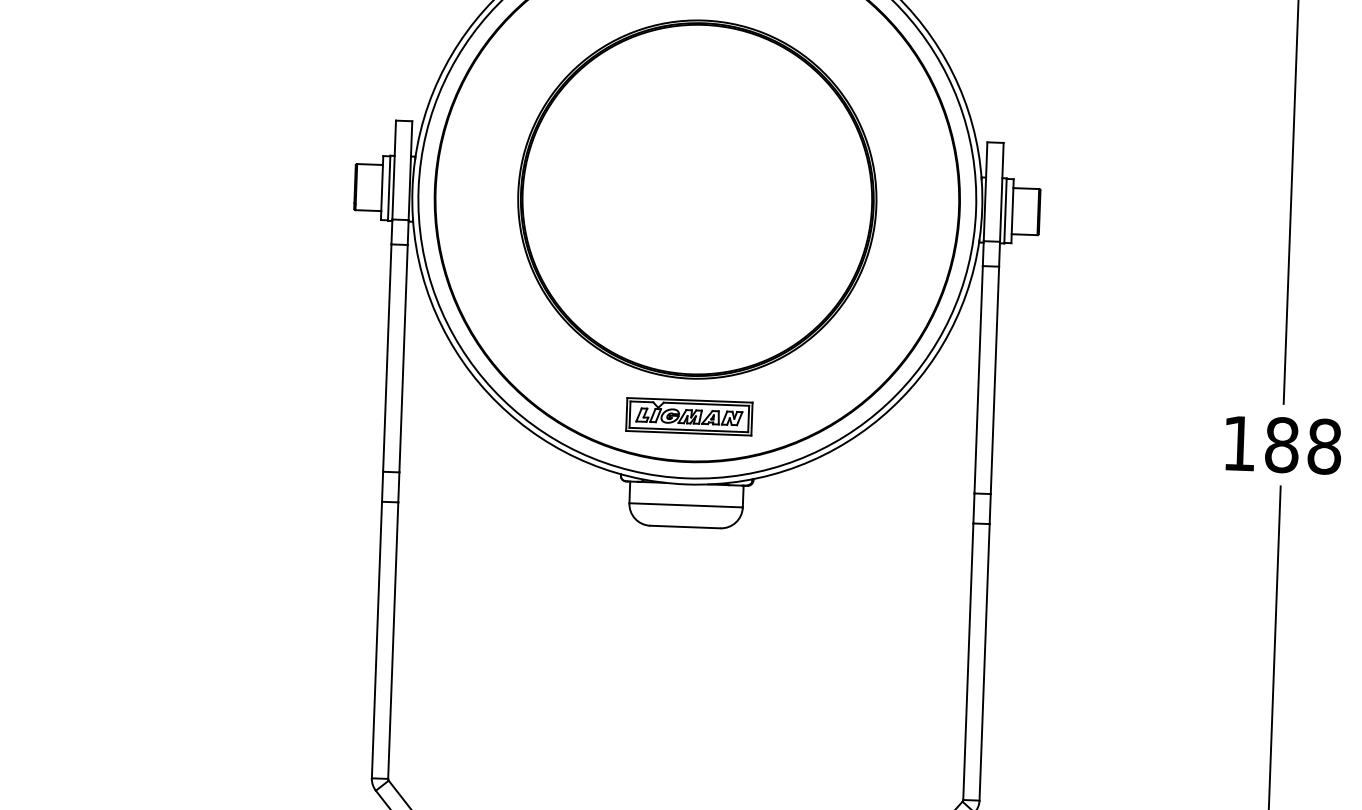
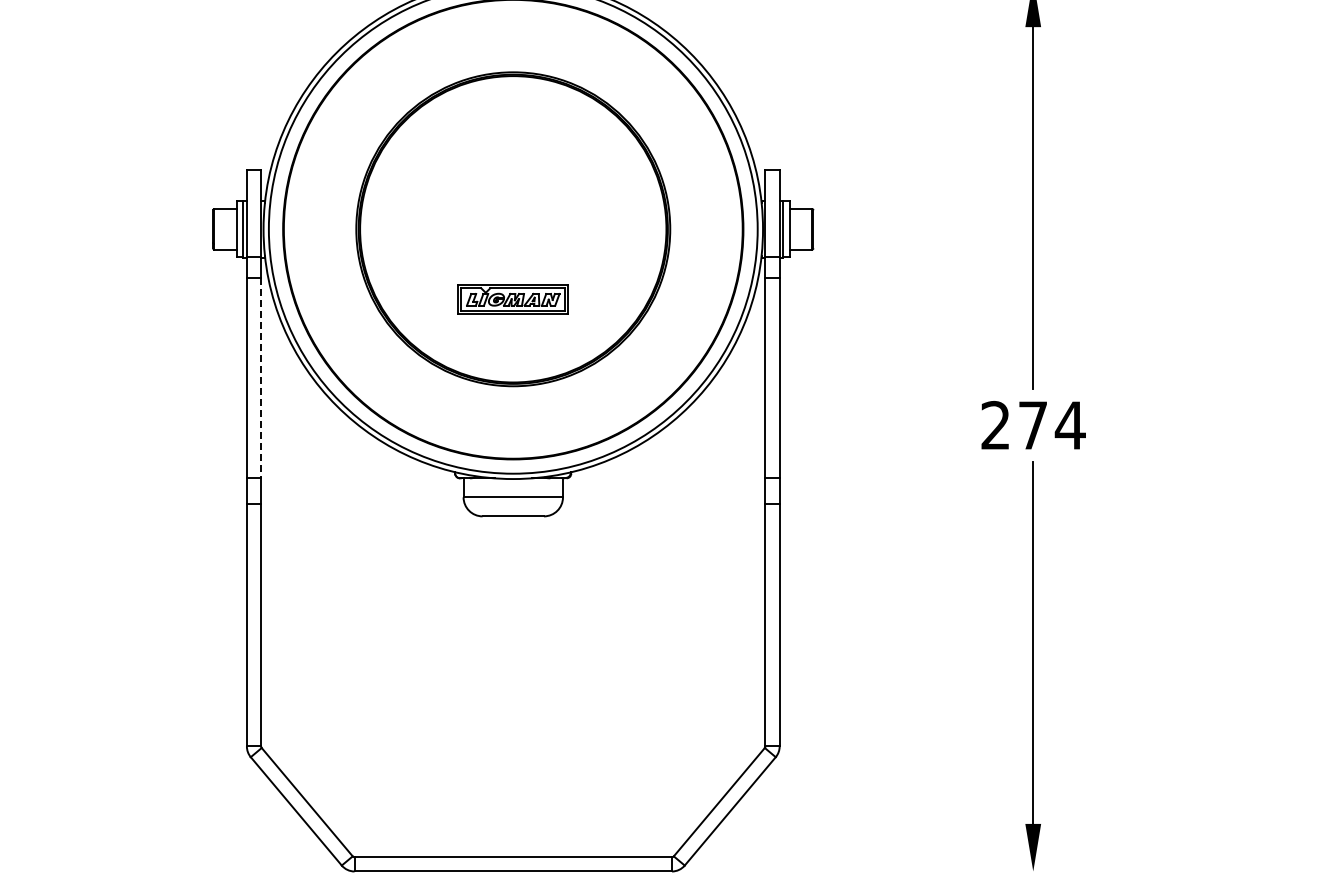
line: (403, 359) -> (261, 378), solid -> dashed
part: (688, 416) -> (512, 299), moved
text: (1282, 445) -> (1033, 425), 188 -> 274

